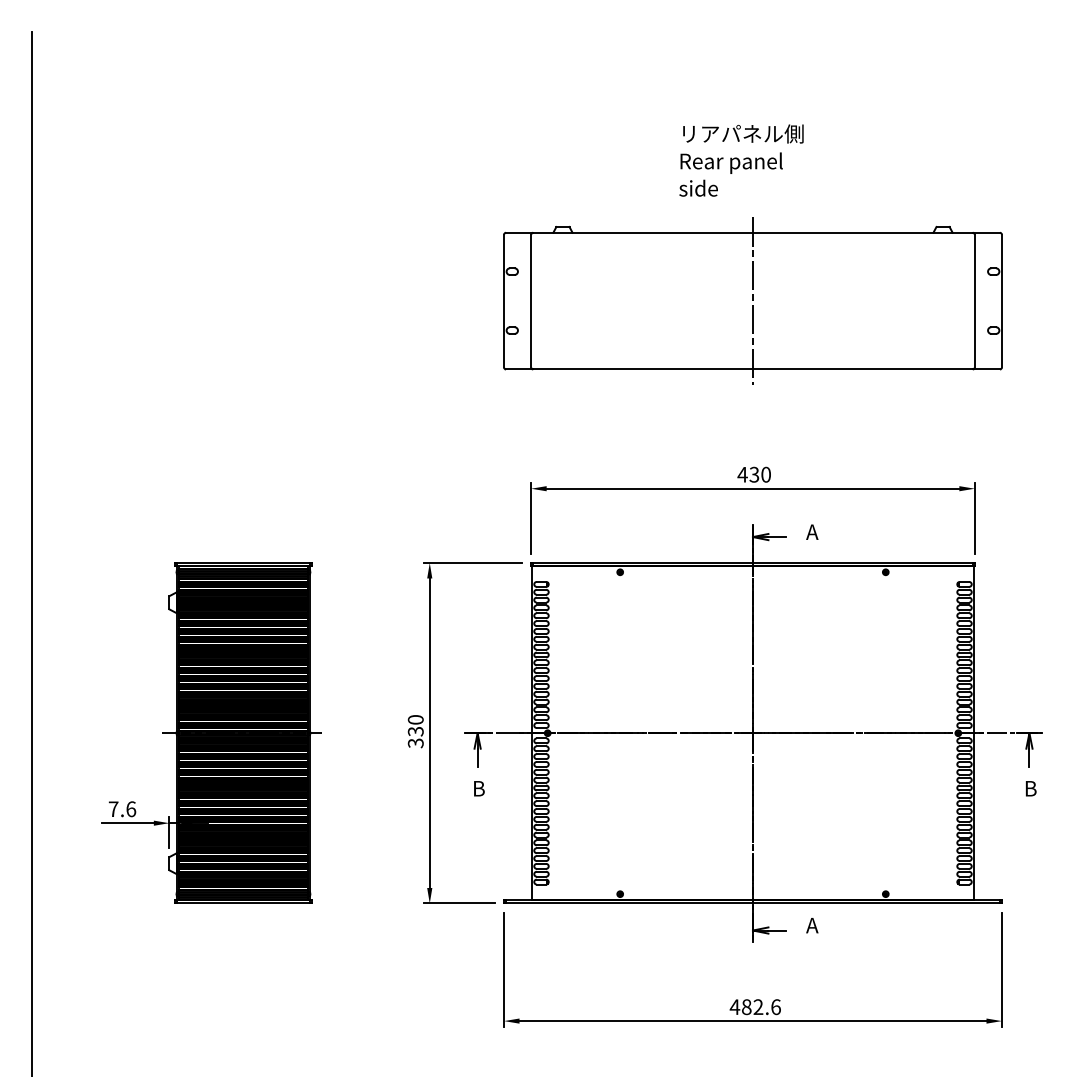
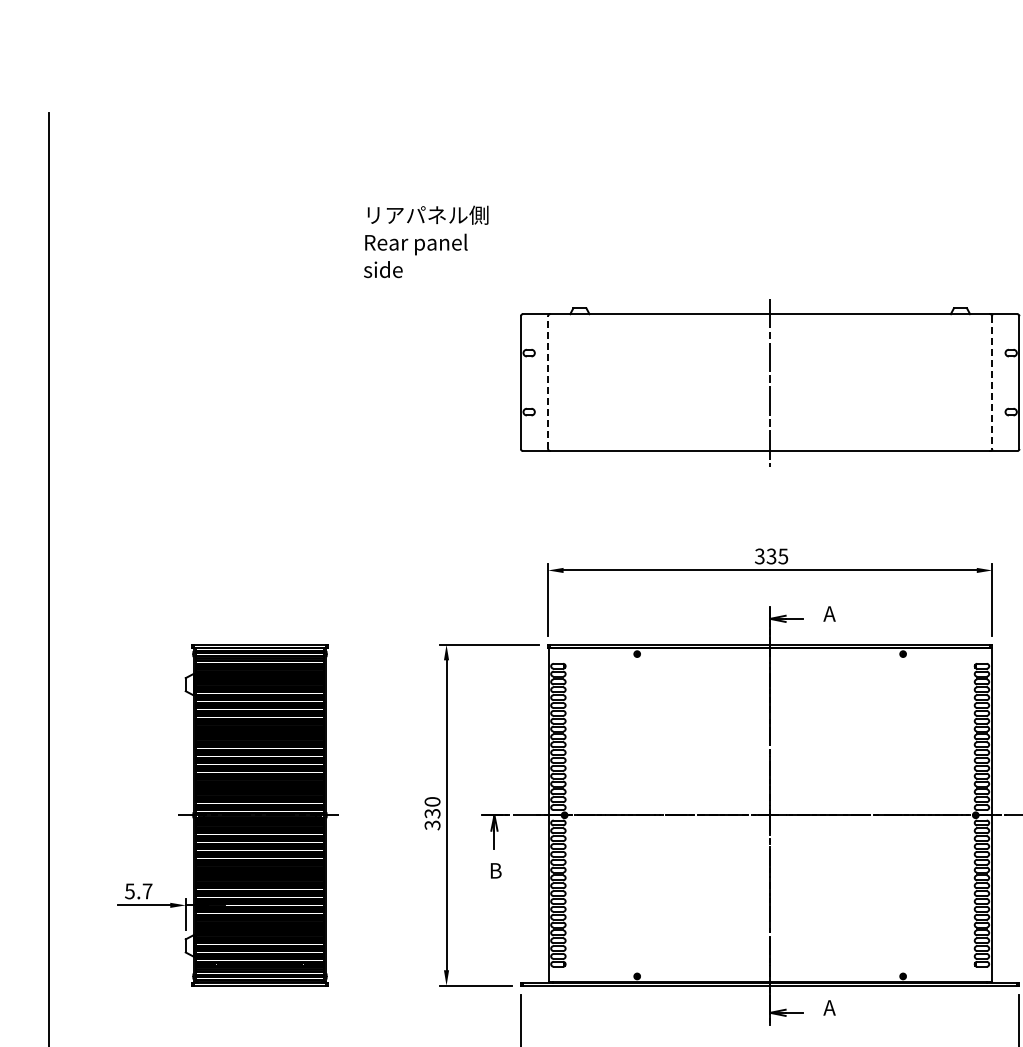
text: (741, 160) -> (426, 241), moved
line: (531, 300) -> (548, 381), solid -> dashed
line: (974, 301) -> (991, 382), solid -> dashed
text: (753, 474) -> (770, 556), 430 -> 335
text: (122, 809) -> (138, 891), 7.6 -> 5.7

